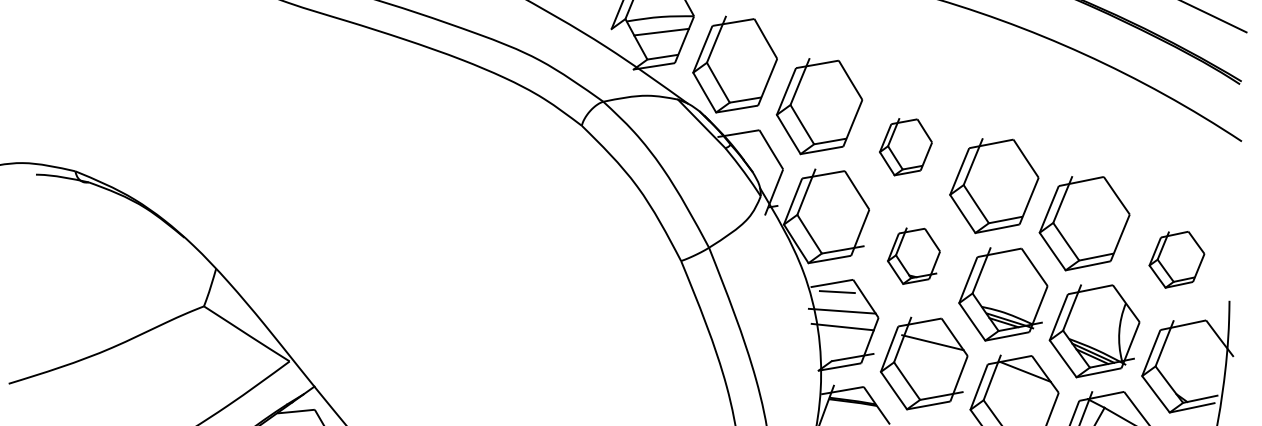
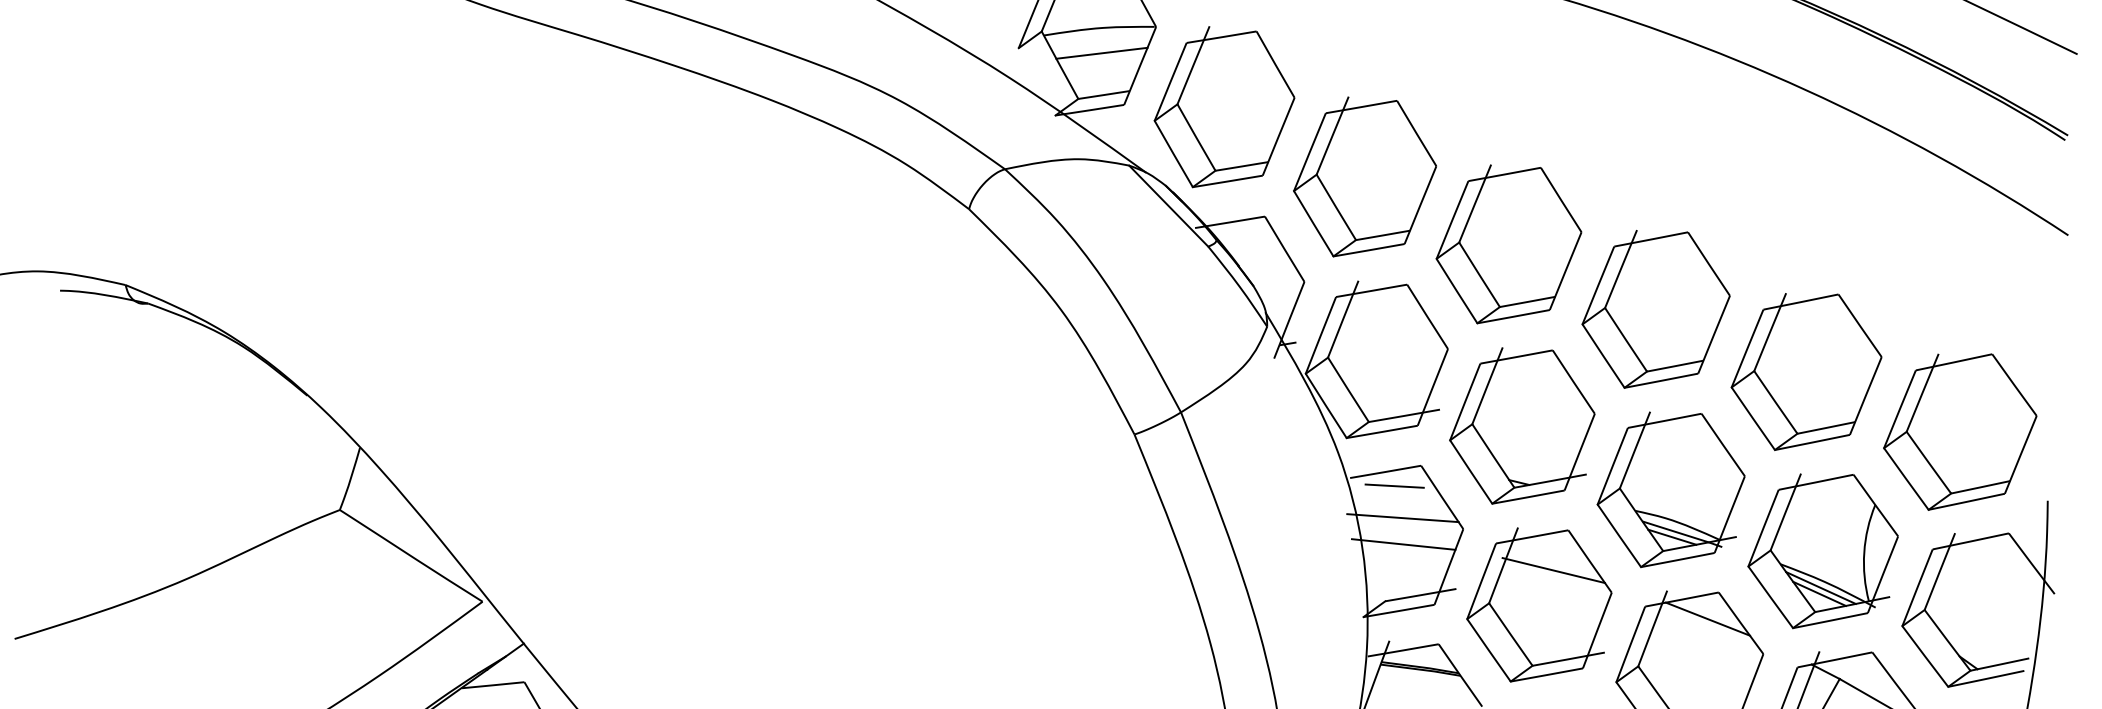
part: (905, 146) -> (1508, 243), size x1.67
part: (913, 255) -> (1521, 425), size x1.67
part: (1176, 259) -> (1959, 431), size x1.67

